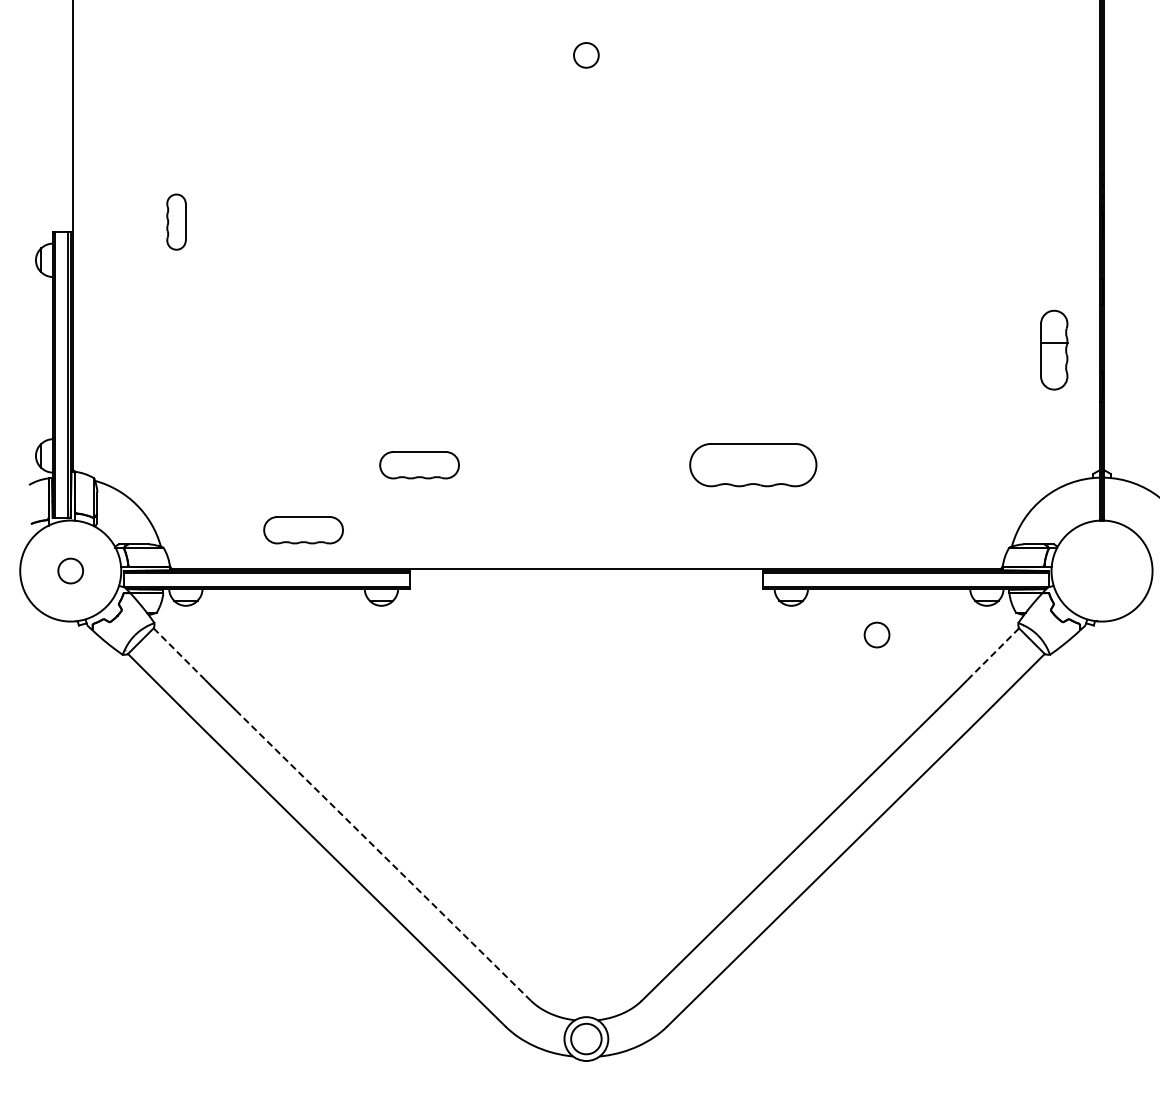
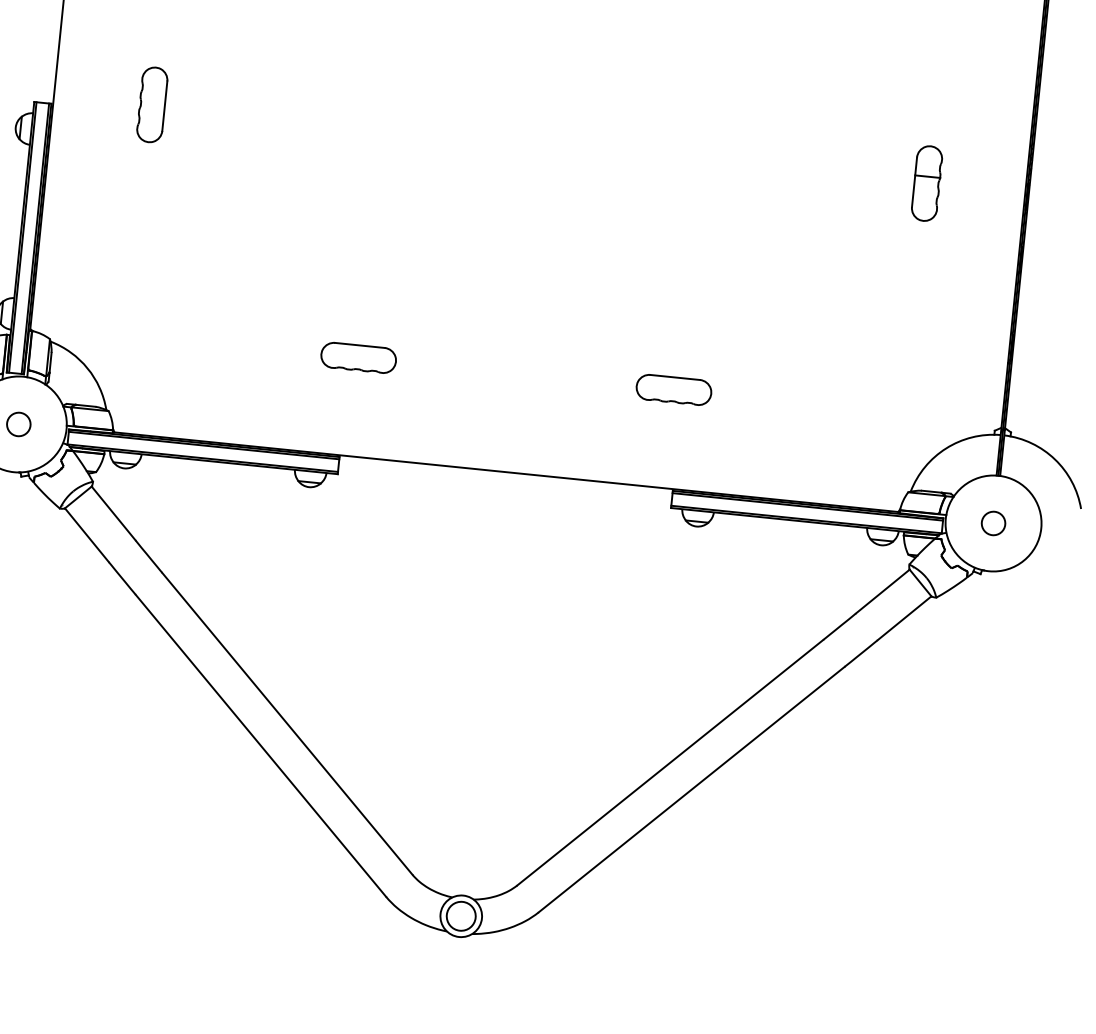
part: (176, 221) -> (152, 104), size x1.43
part: (1054, 349) -> (927, 182), moved
part: (752, 465) -> (673, 390), size x0.62
part: (303, 530) -> (242, 408), removed
circle: (876, 634) -> (993, 522), moved
line: (179, 653) -> (113, 512), dashed -> solid
line: (993, 653) -> (883, 590), dashed -> solid
line: (383, 855) -> (287, 723), dashed -> solid

